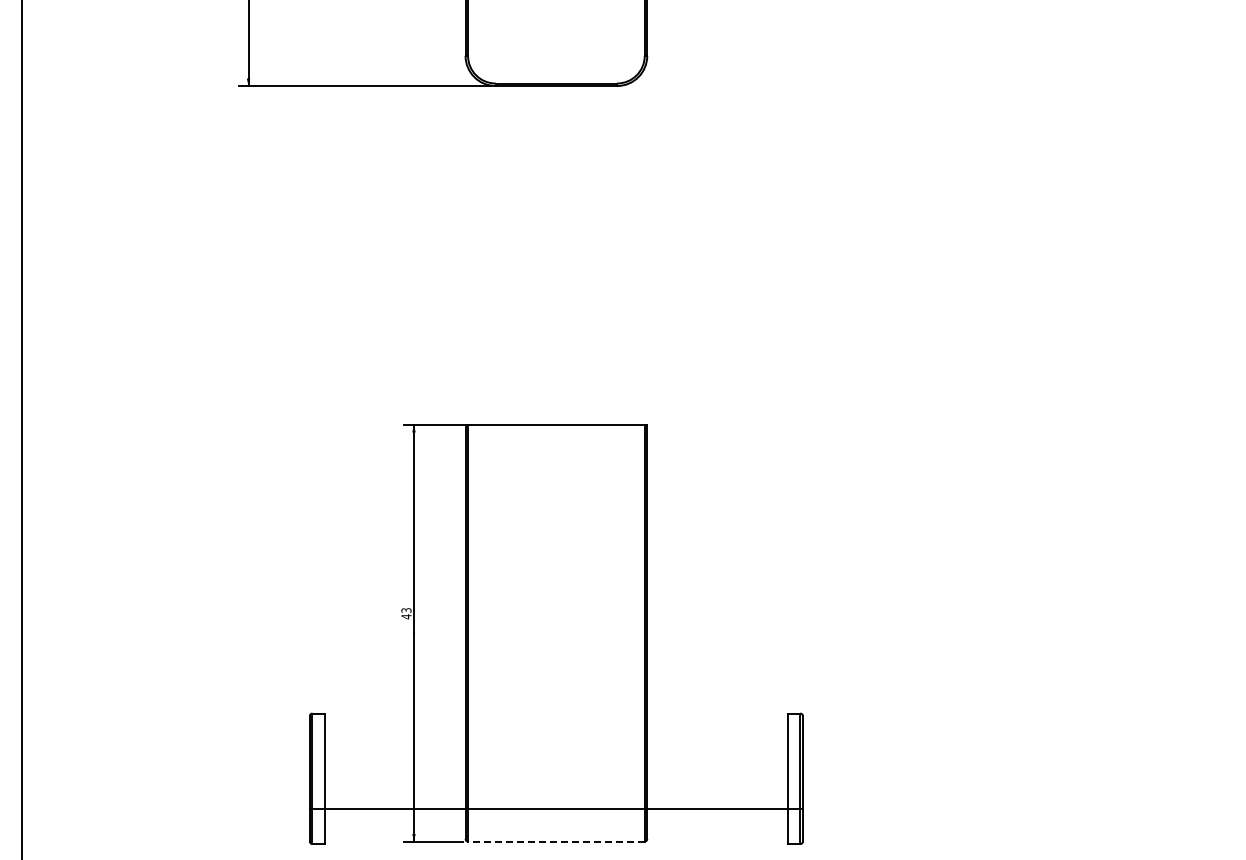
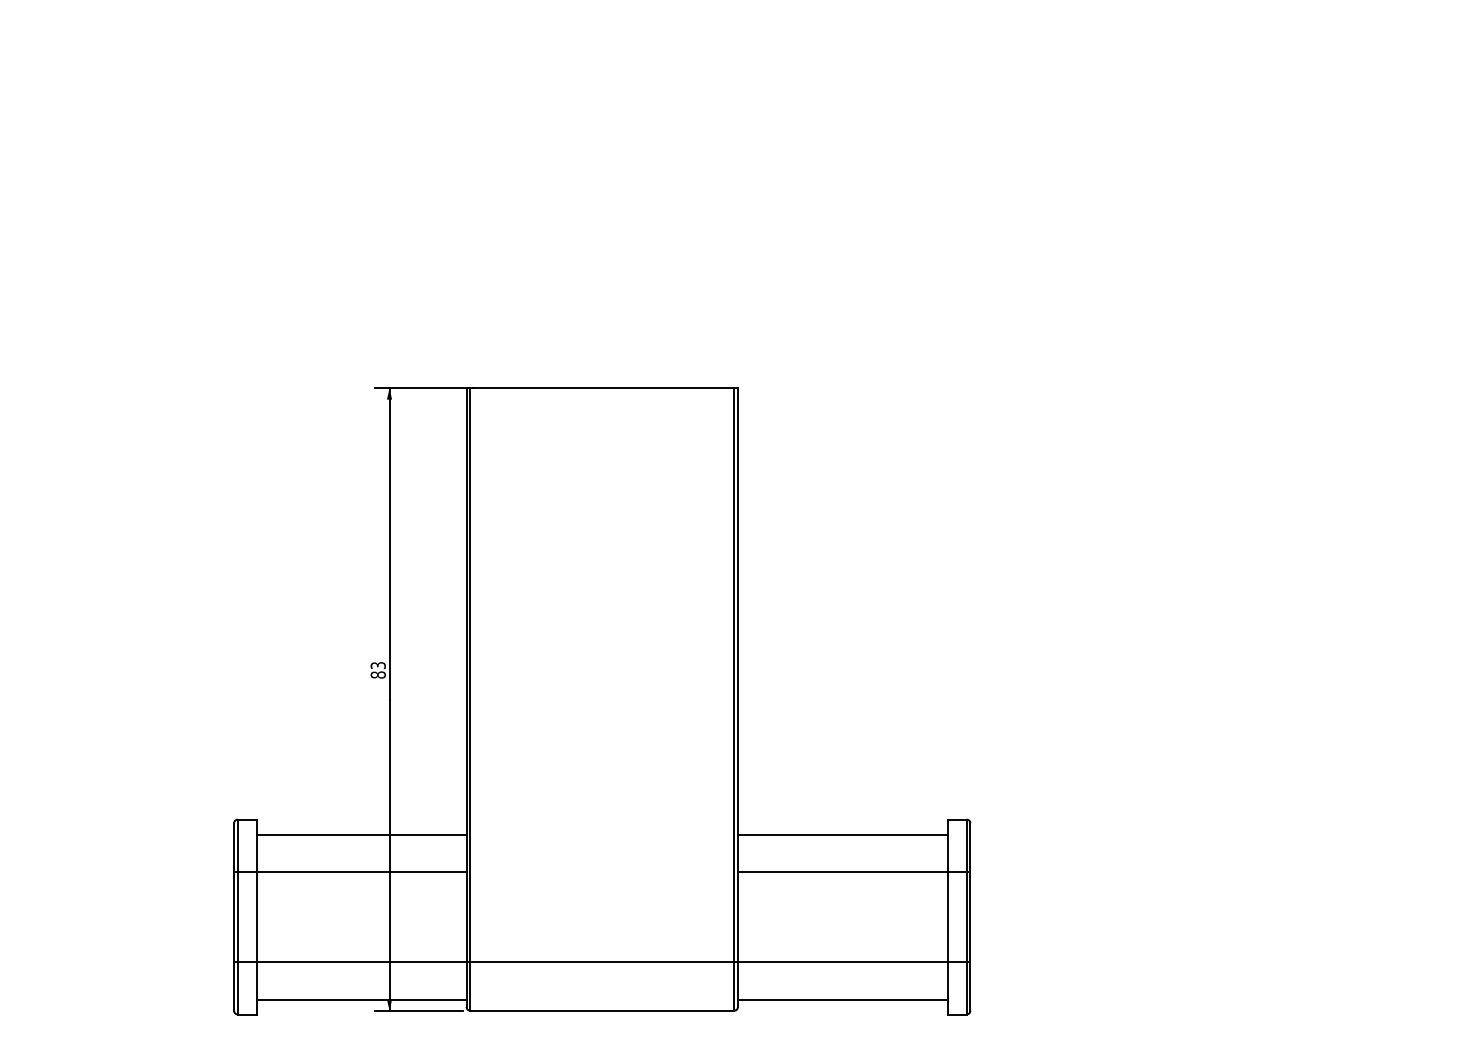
text: (406, 616) -> (378, 674), 43 -> 83
line: (395, 723) -> (361, 834), added
line: (717, 723) -> (842, 834), added
line: (387, 748) -> (349, 871), added
line: (724, 748) -> (853, 871), added
line: (395, 834) -> (361, 1000), added
line: (717, 834) -> (842, 1000), added
line: (555, 841) -> (600, 1010), dashed -> solid

